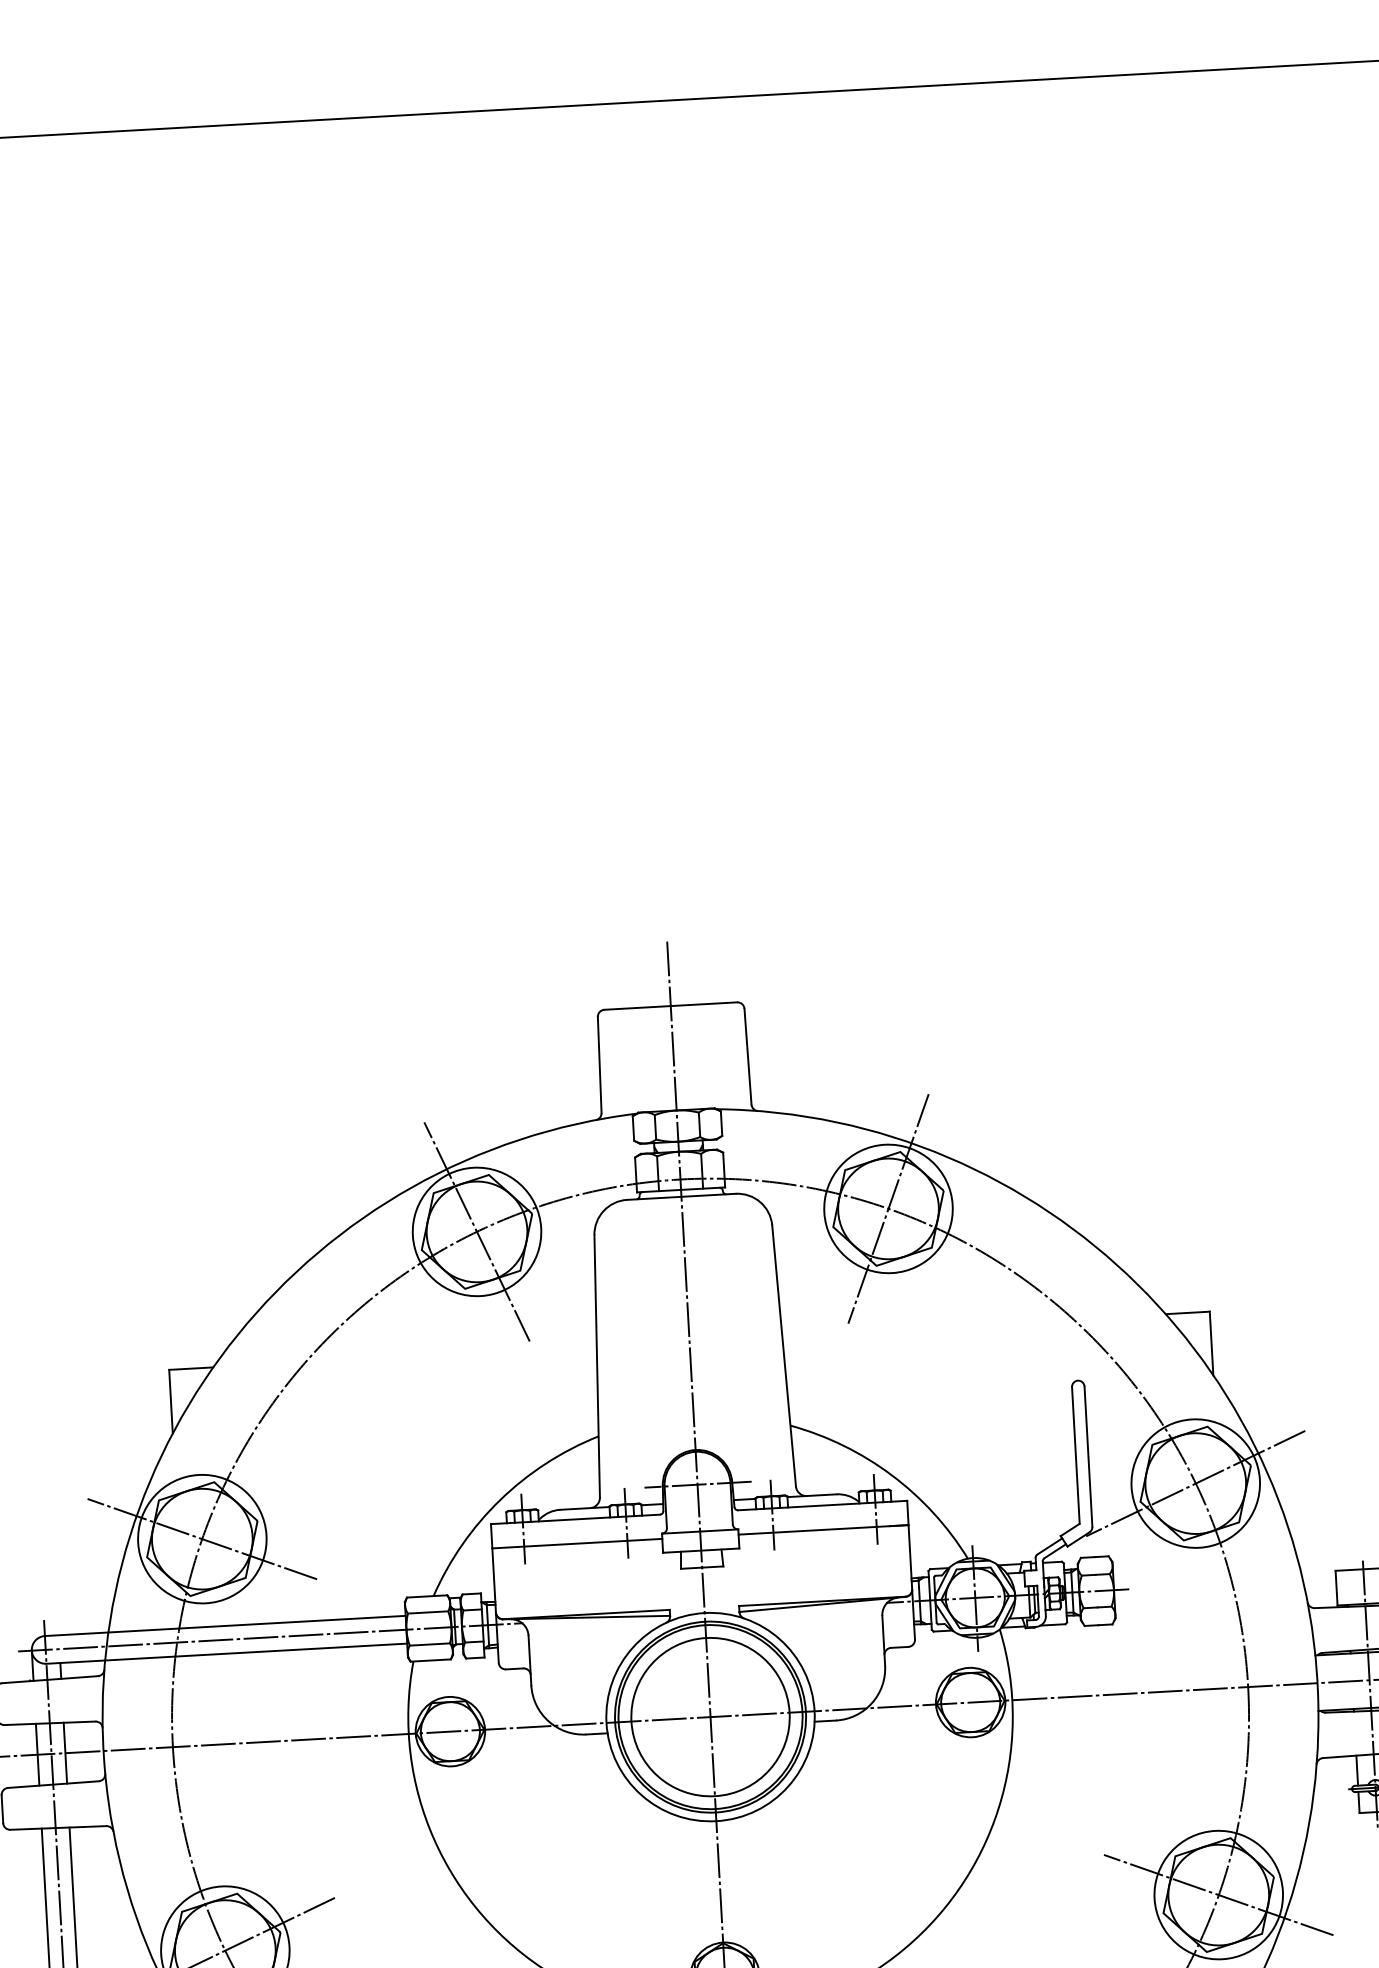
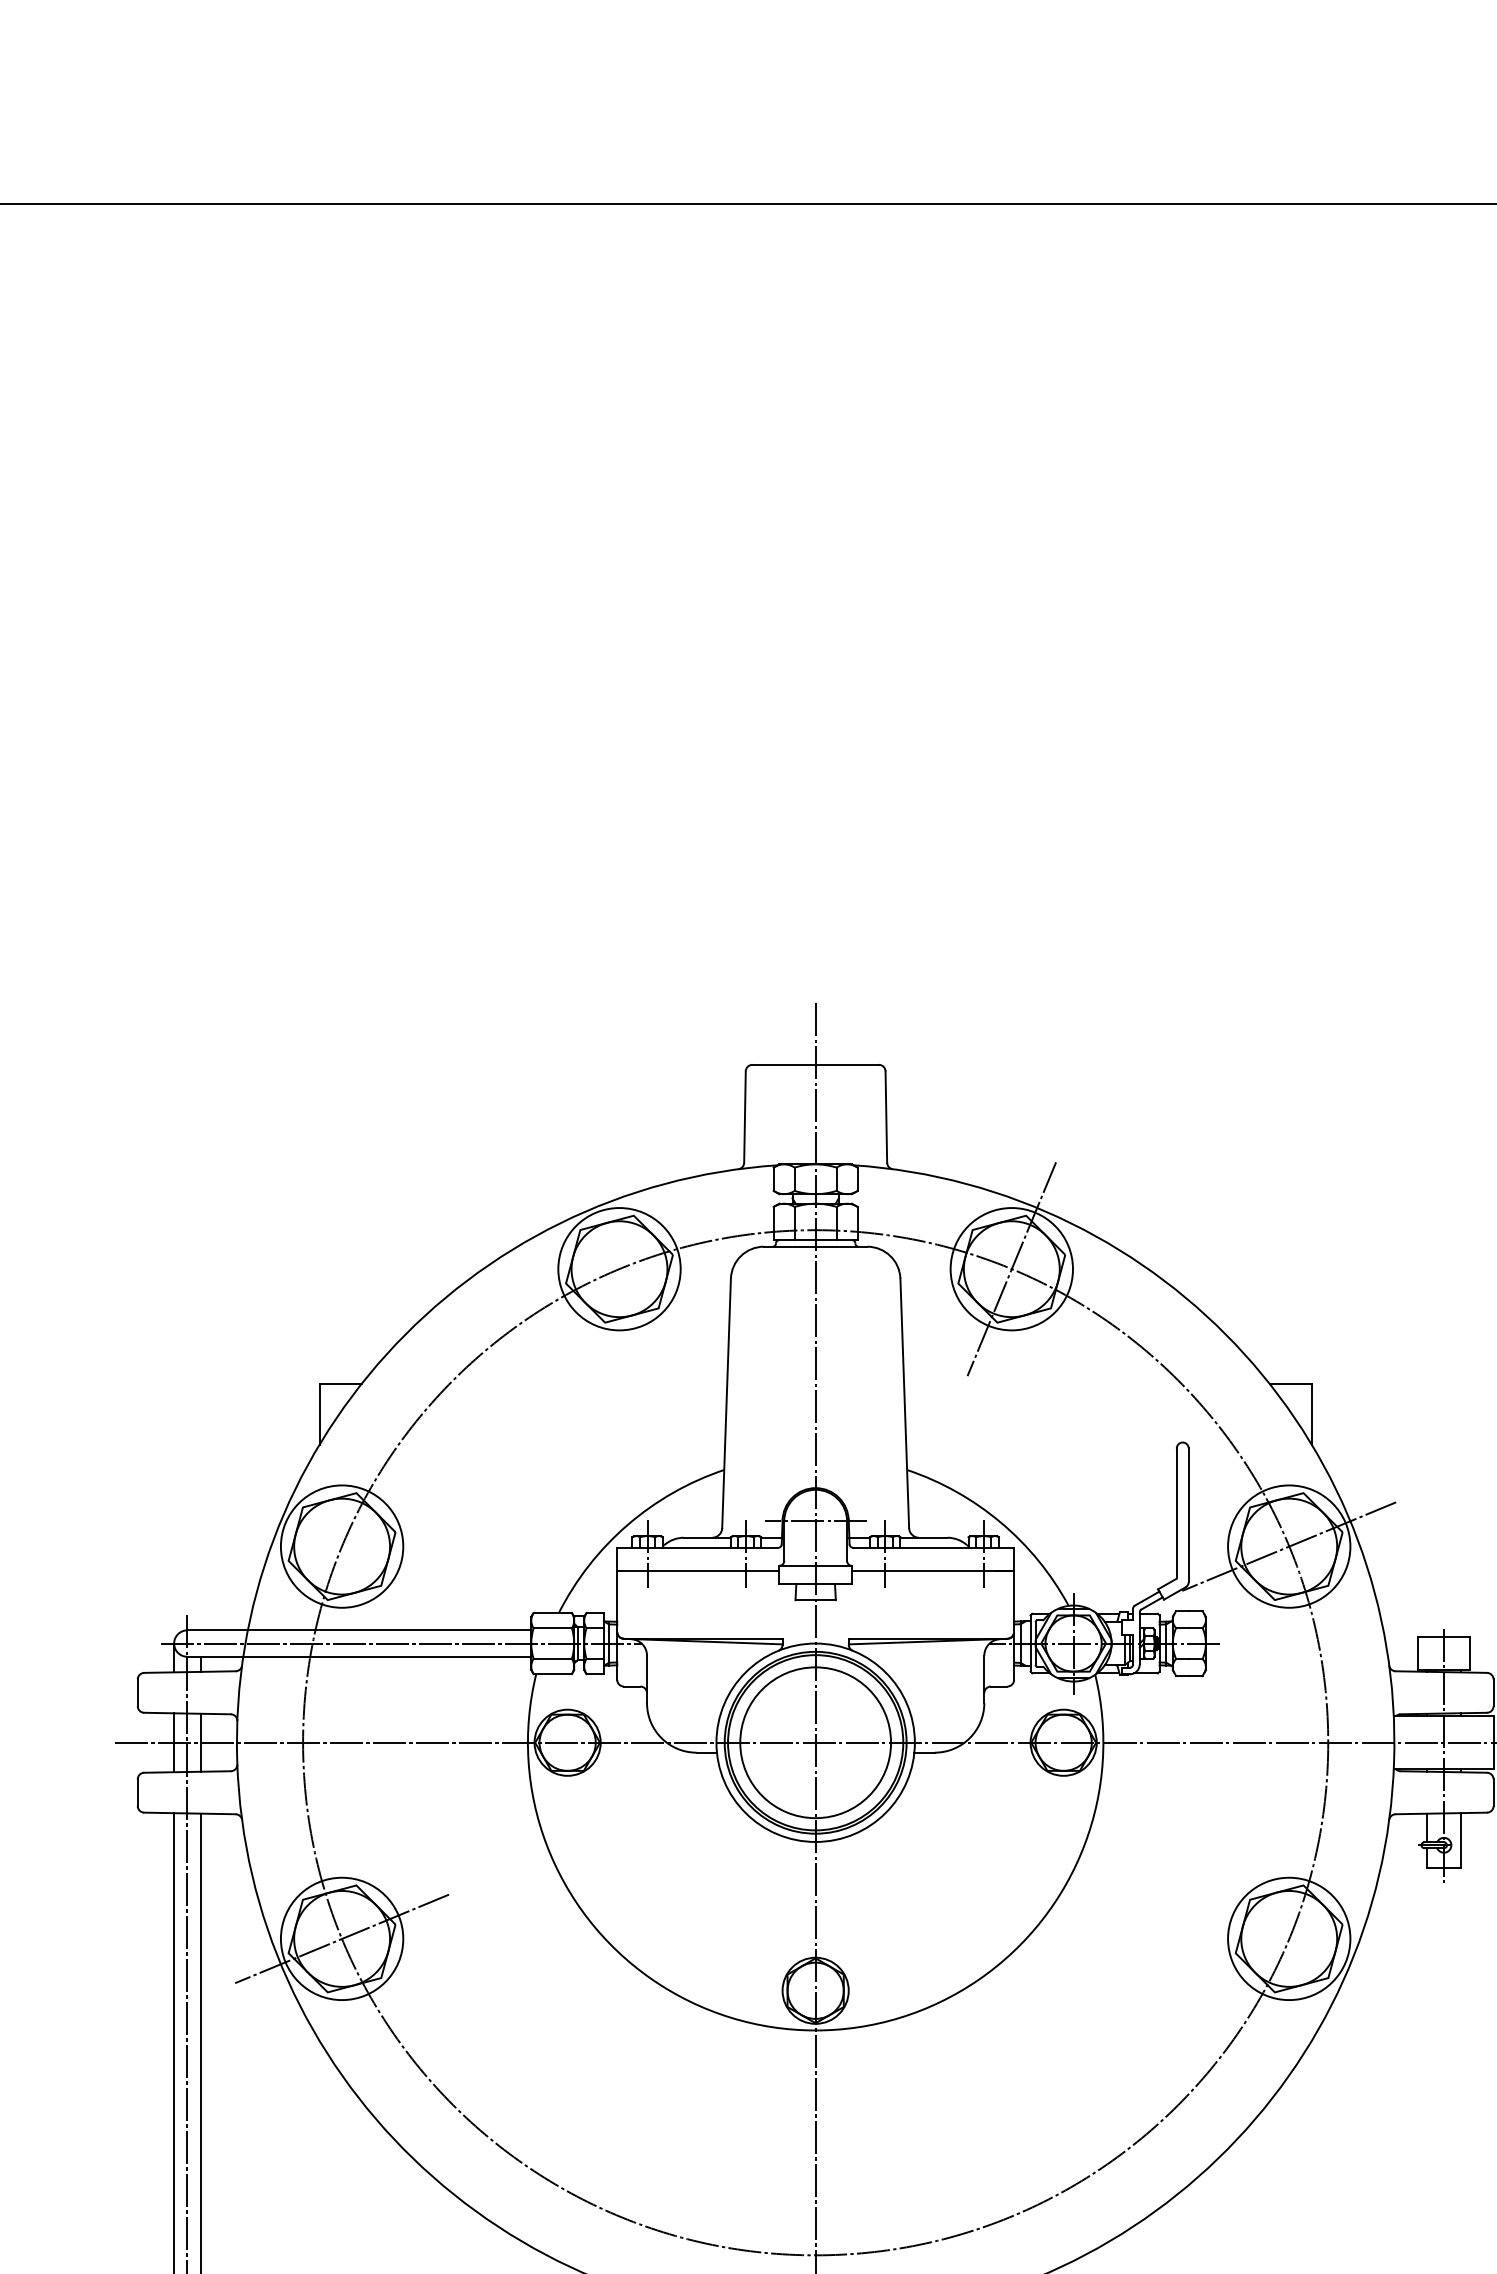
line: (477, 1232) -> (619, 1269), removed
line: (202, 1539) -> (342, 1546), removed
line: (1219, 1894) -> (1289, 1938), removed

